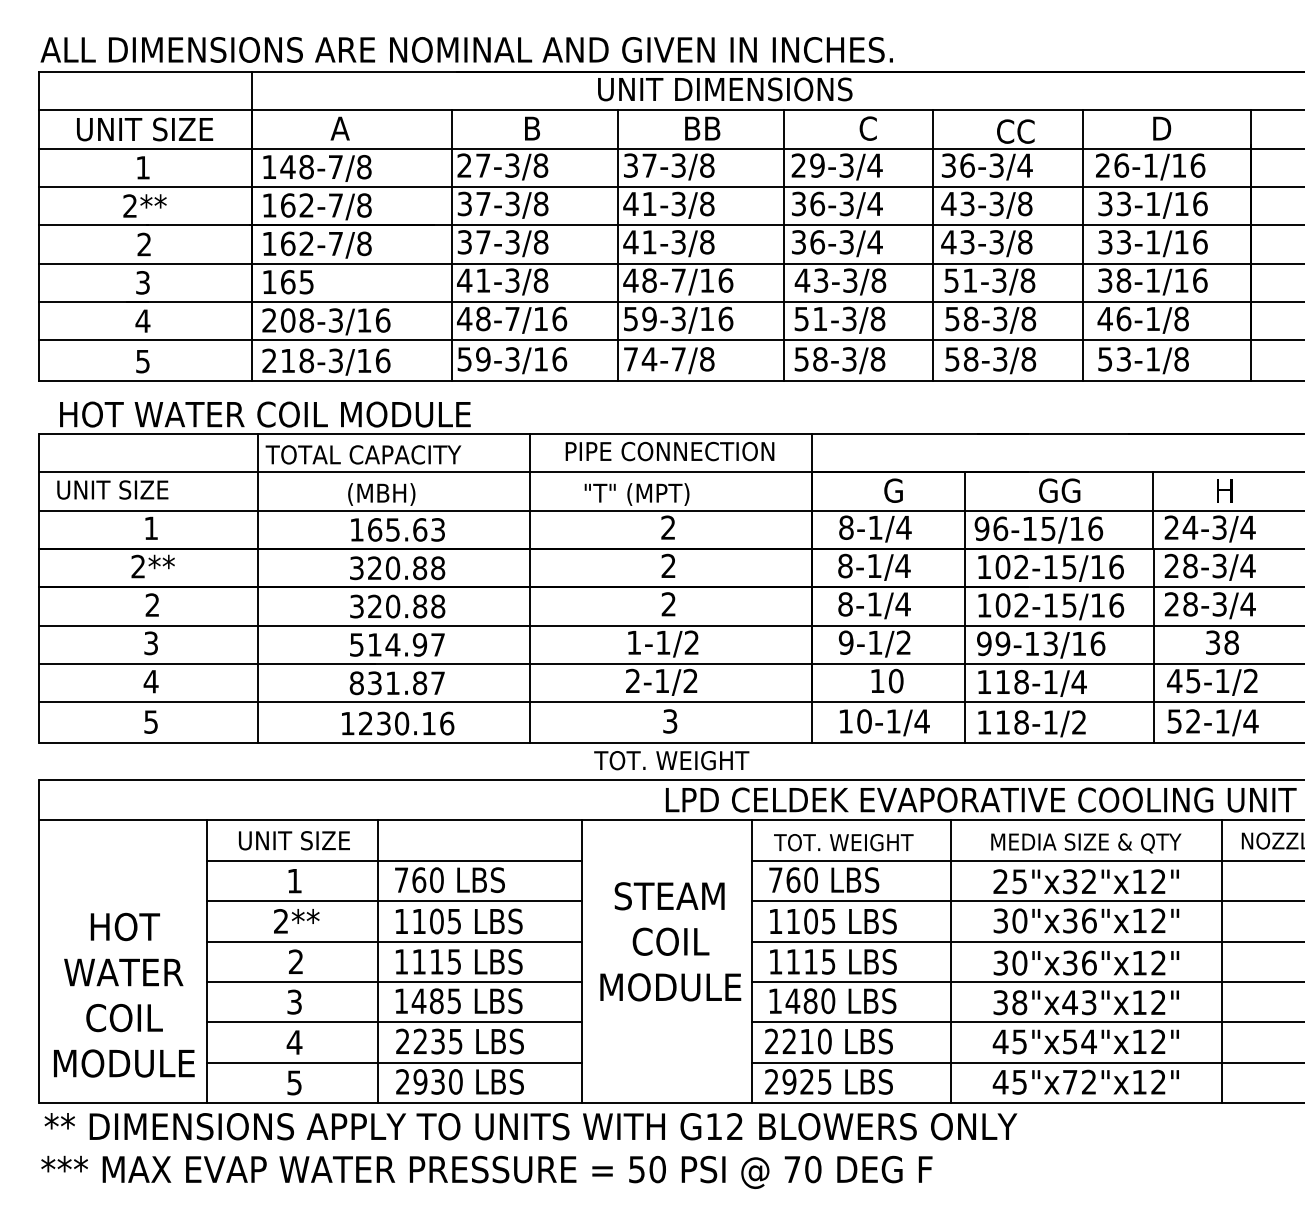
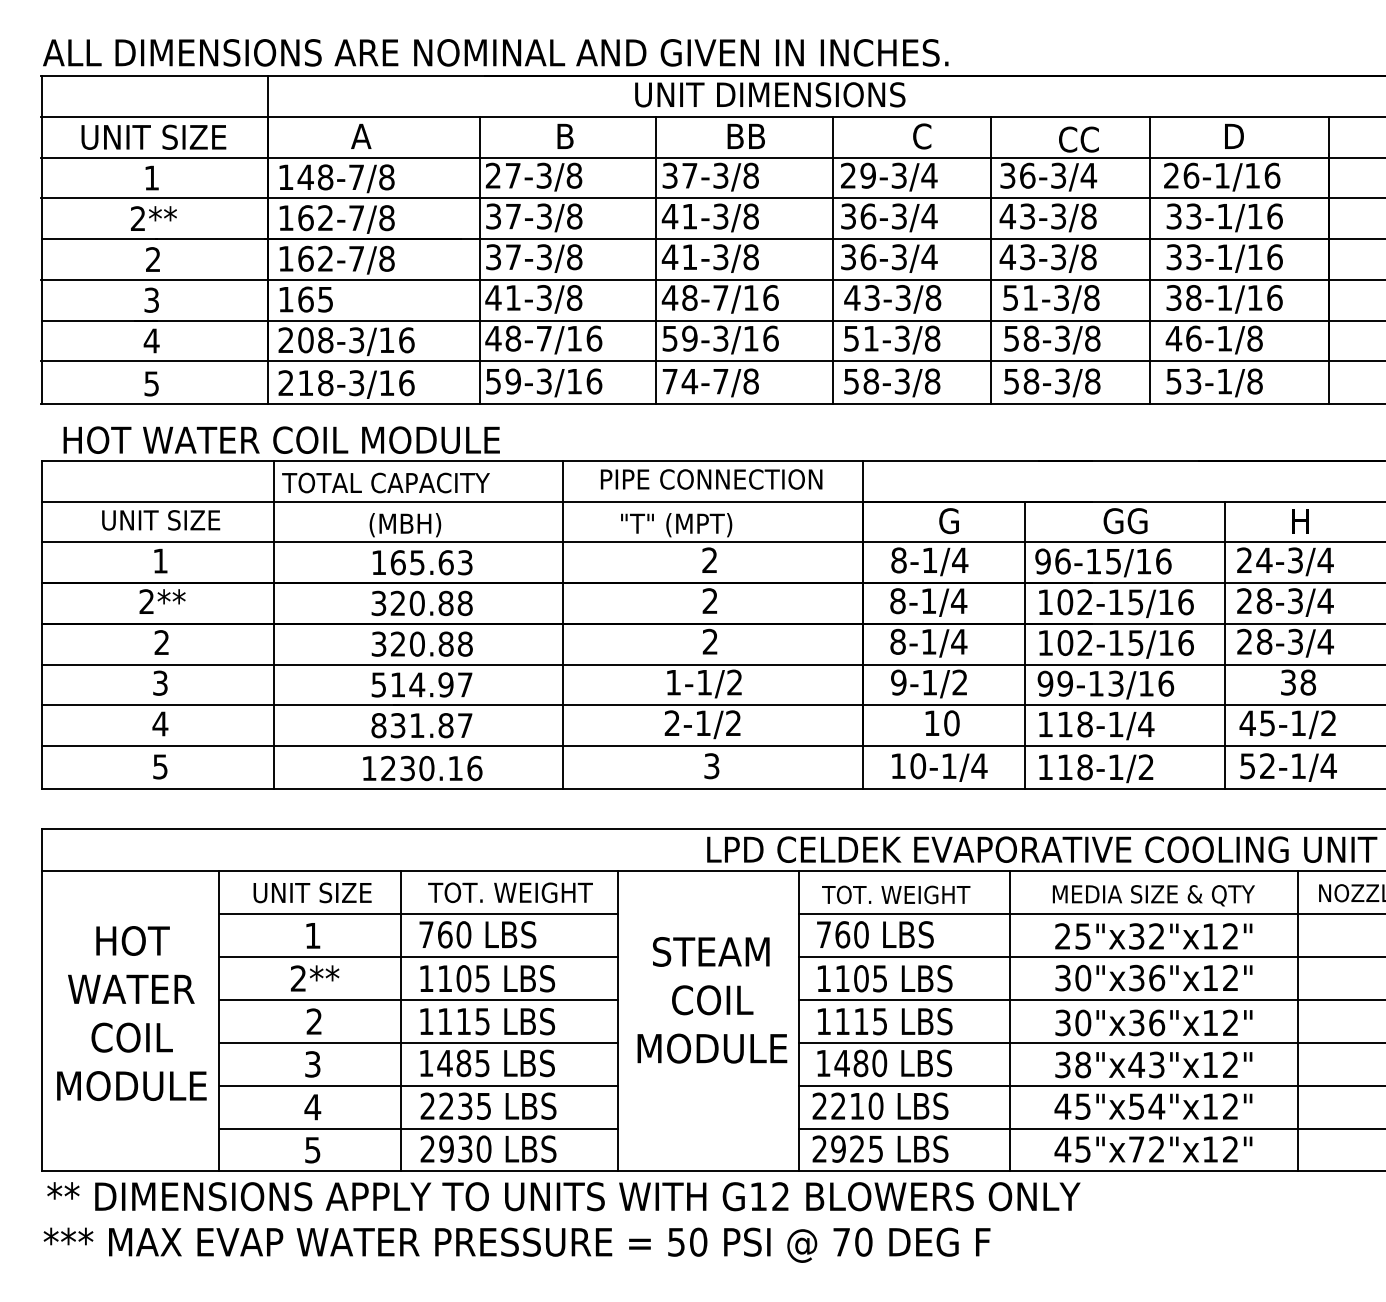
text: (112, 489) -> (160, 519), moved
text: (671, 760) -> (510, 892), moved
text: (124, 994) -> (132, 1012), moved

